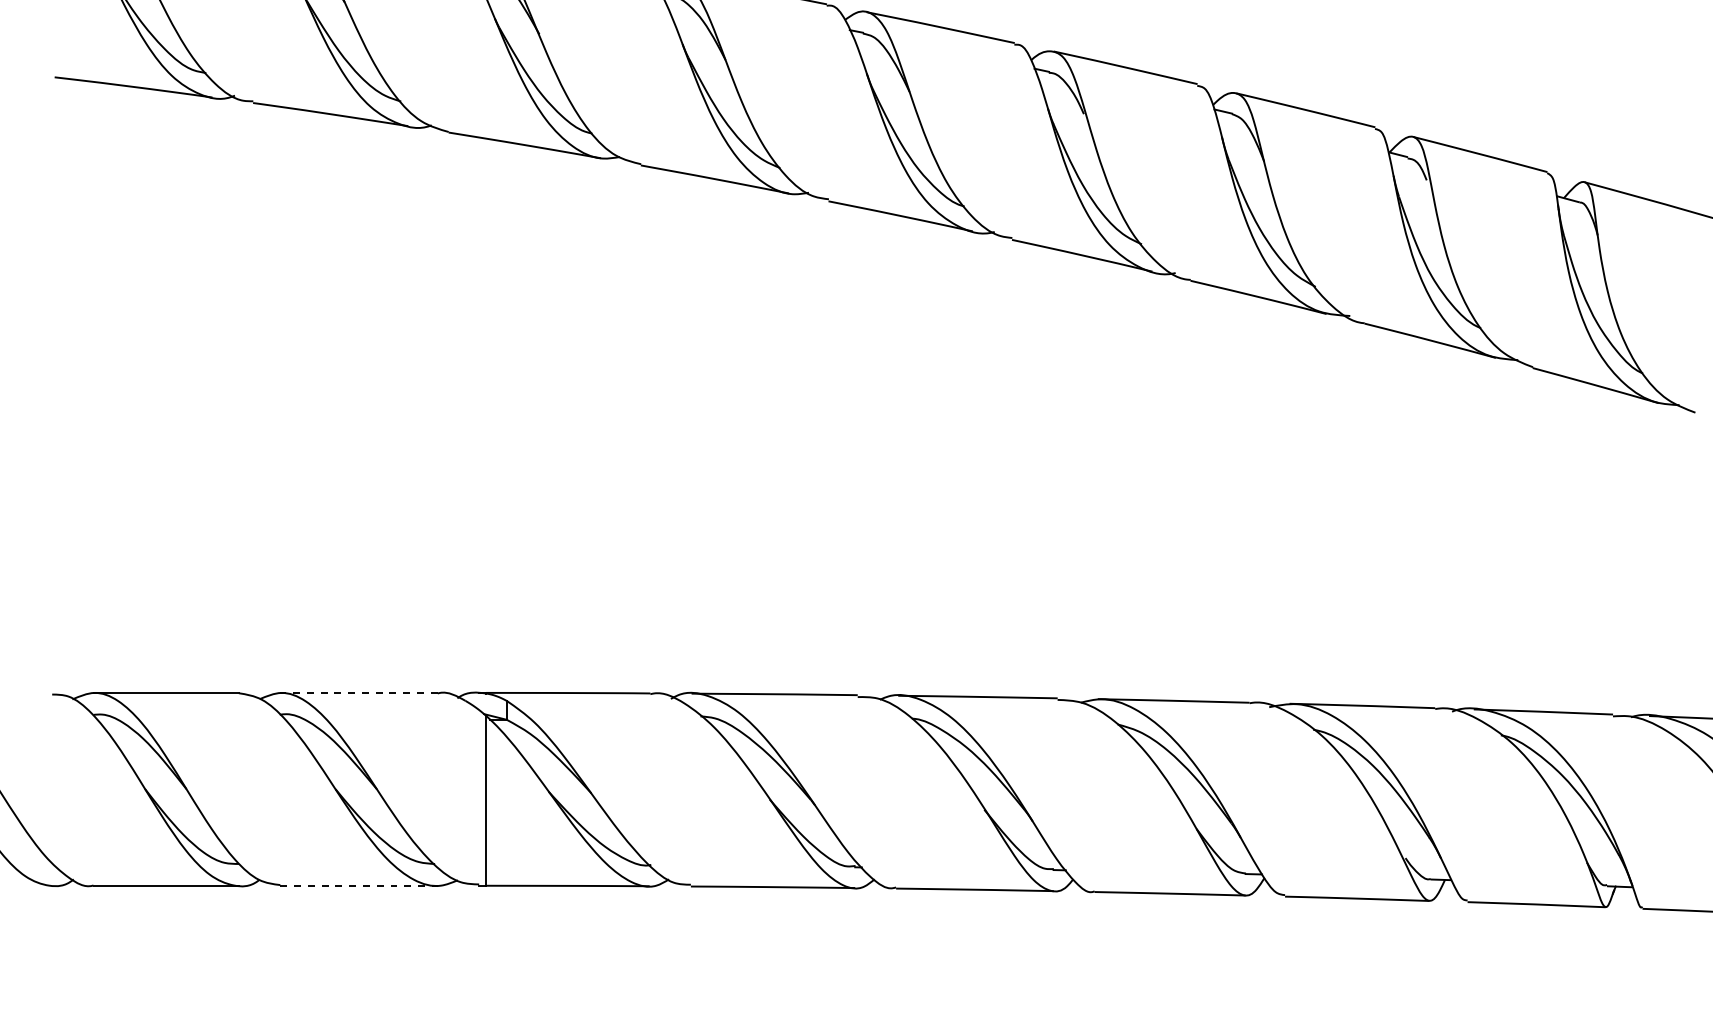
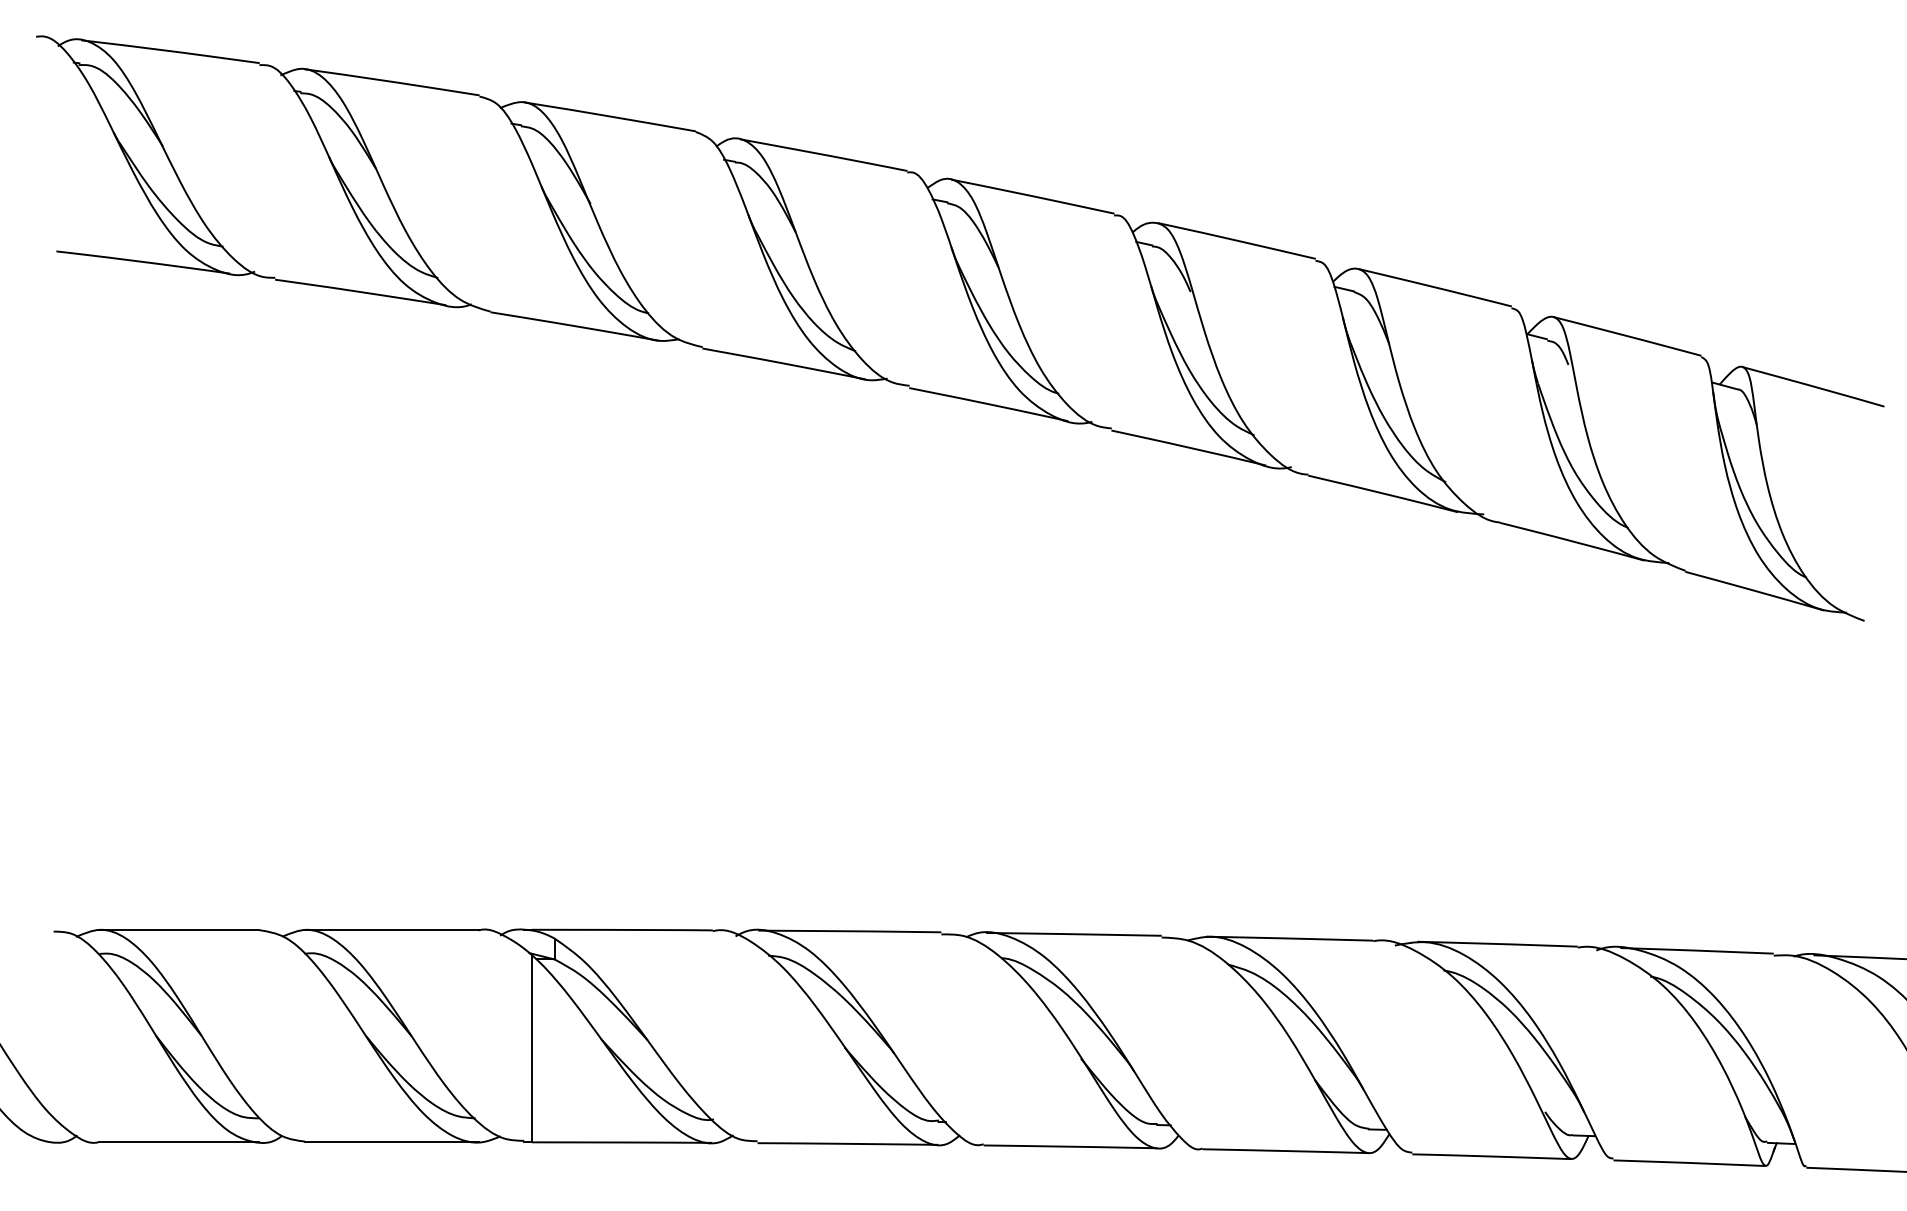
line: (358, 692) -> (391, 929), dashed -> solid
line: (358, 885) -> (391, 1142), dashed -> solid

